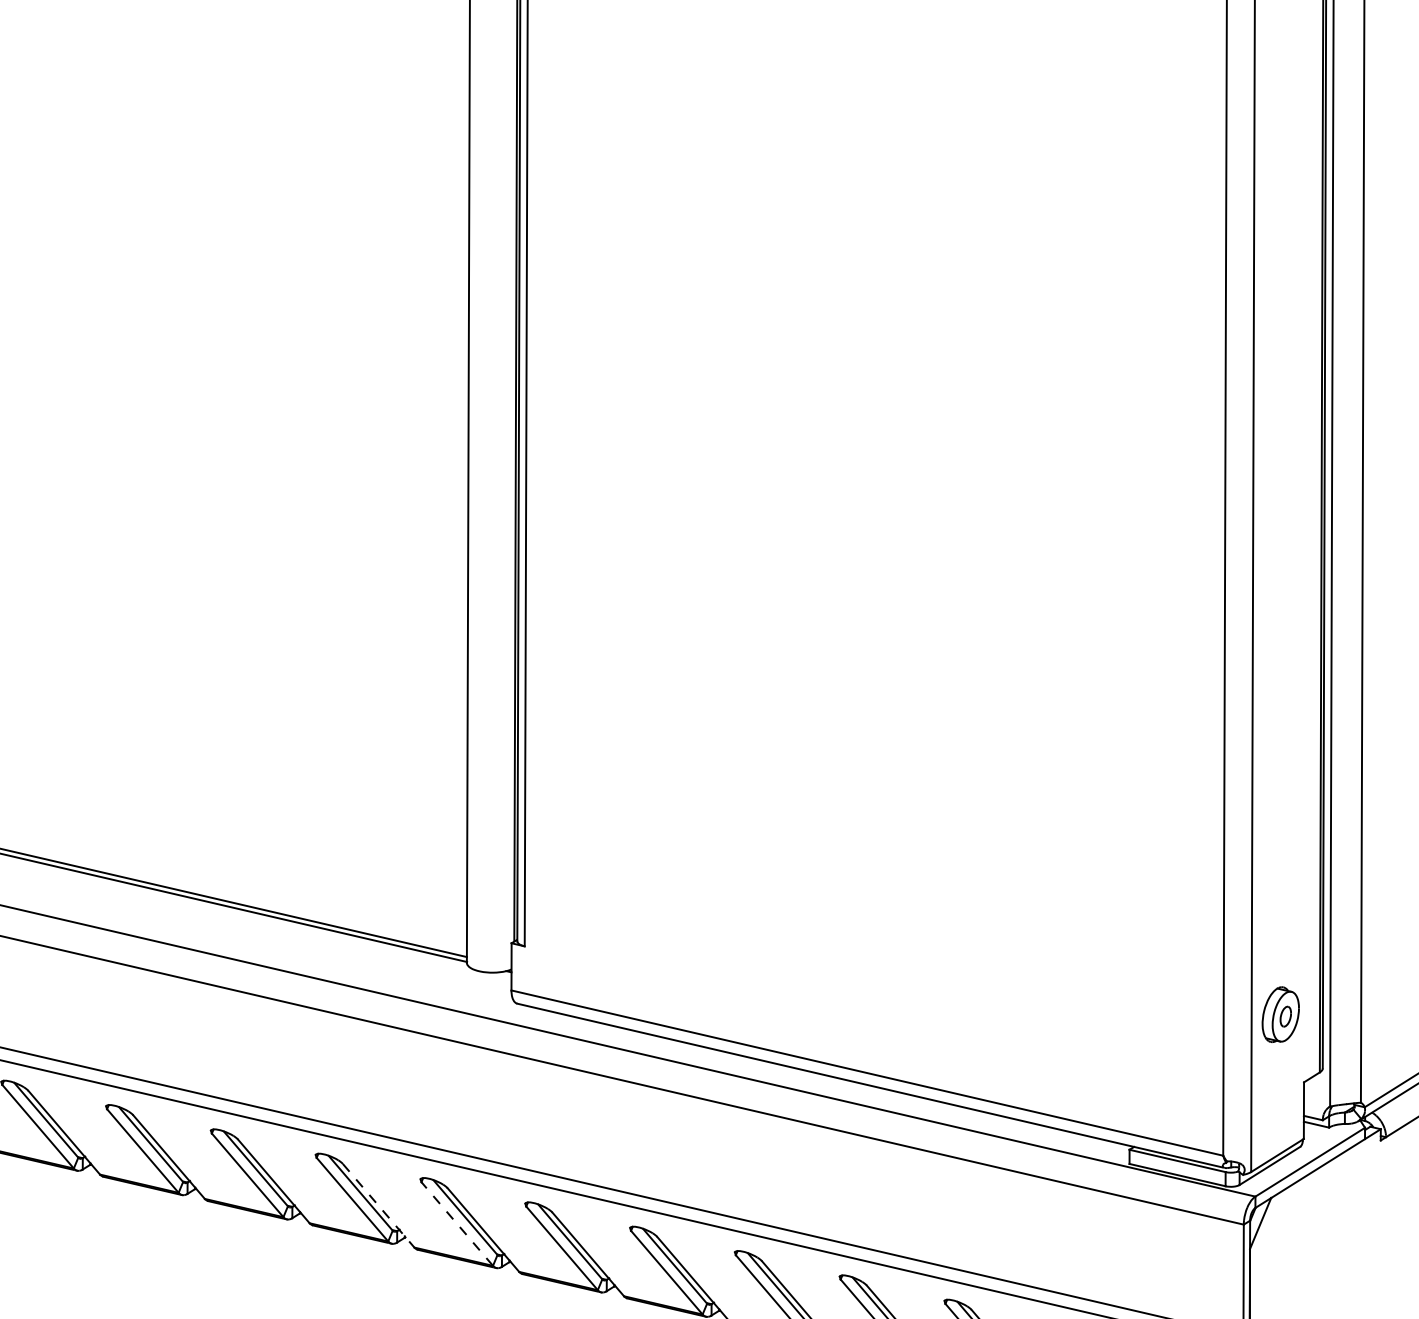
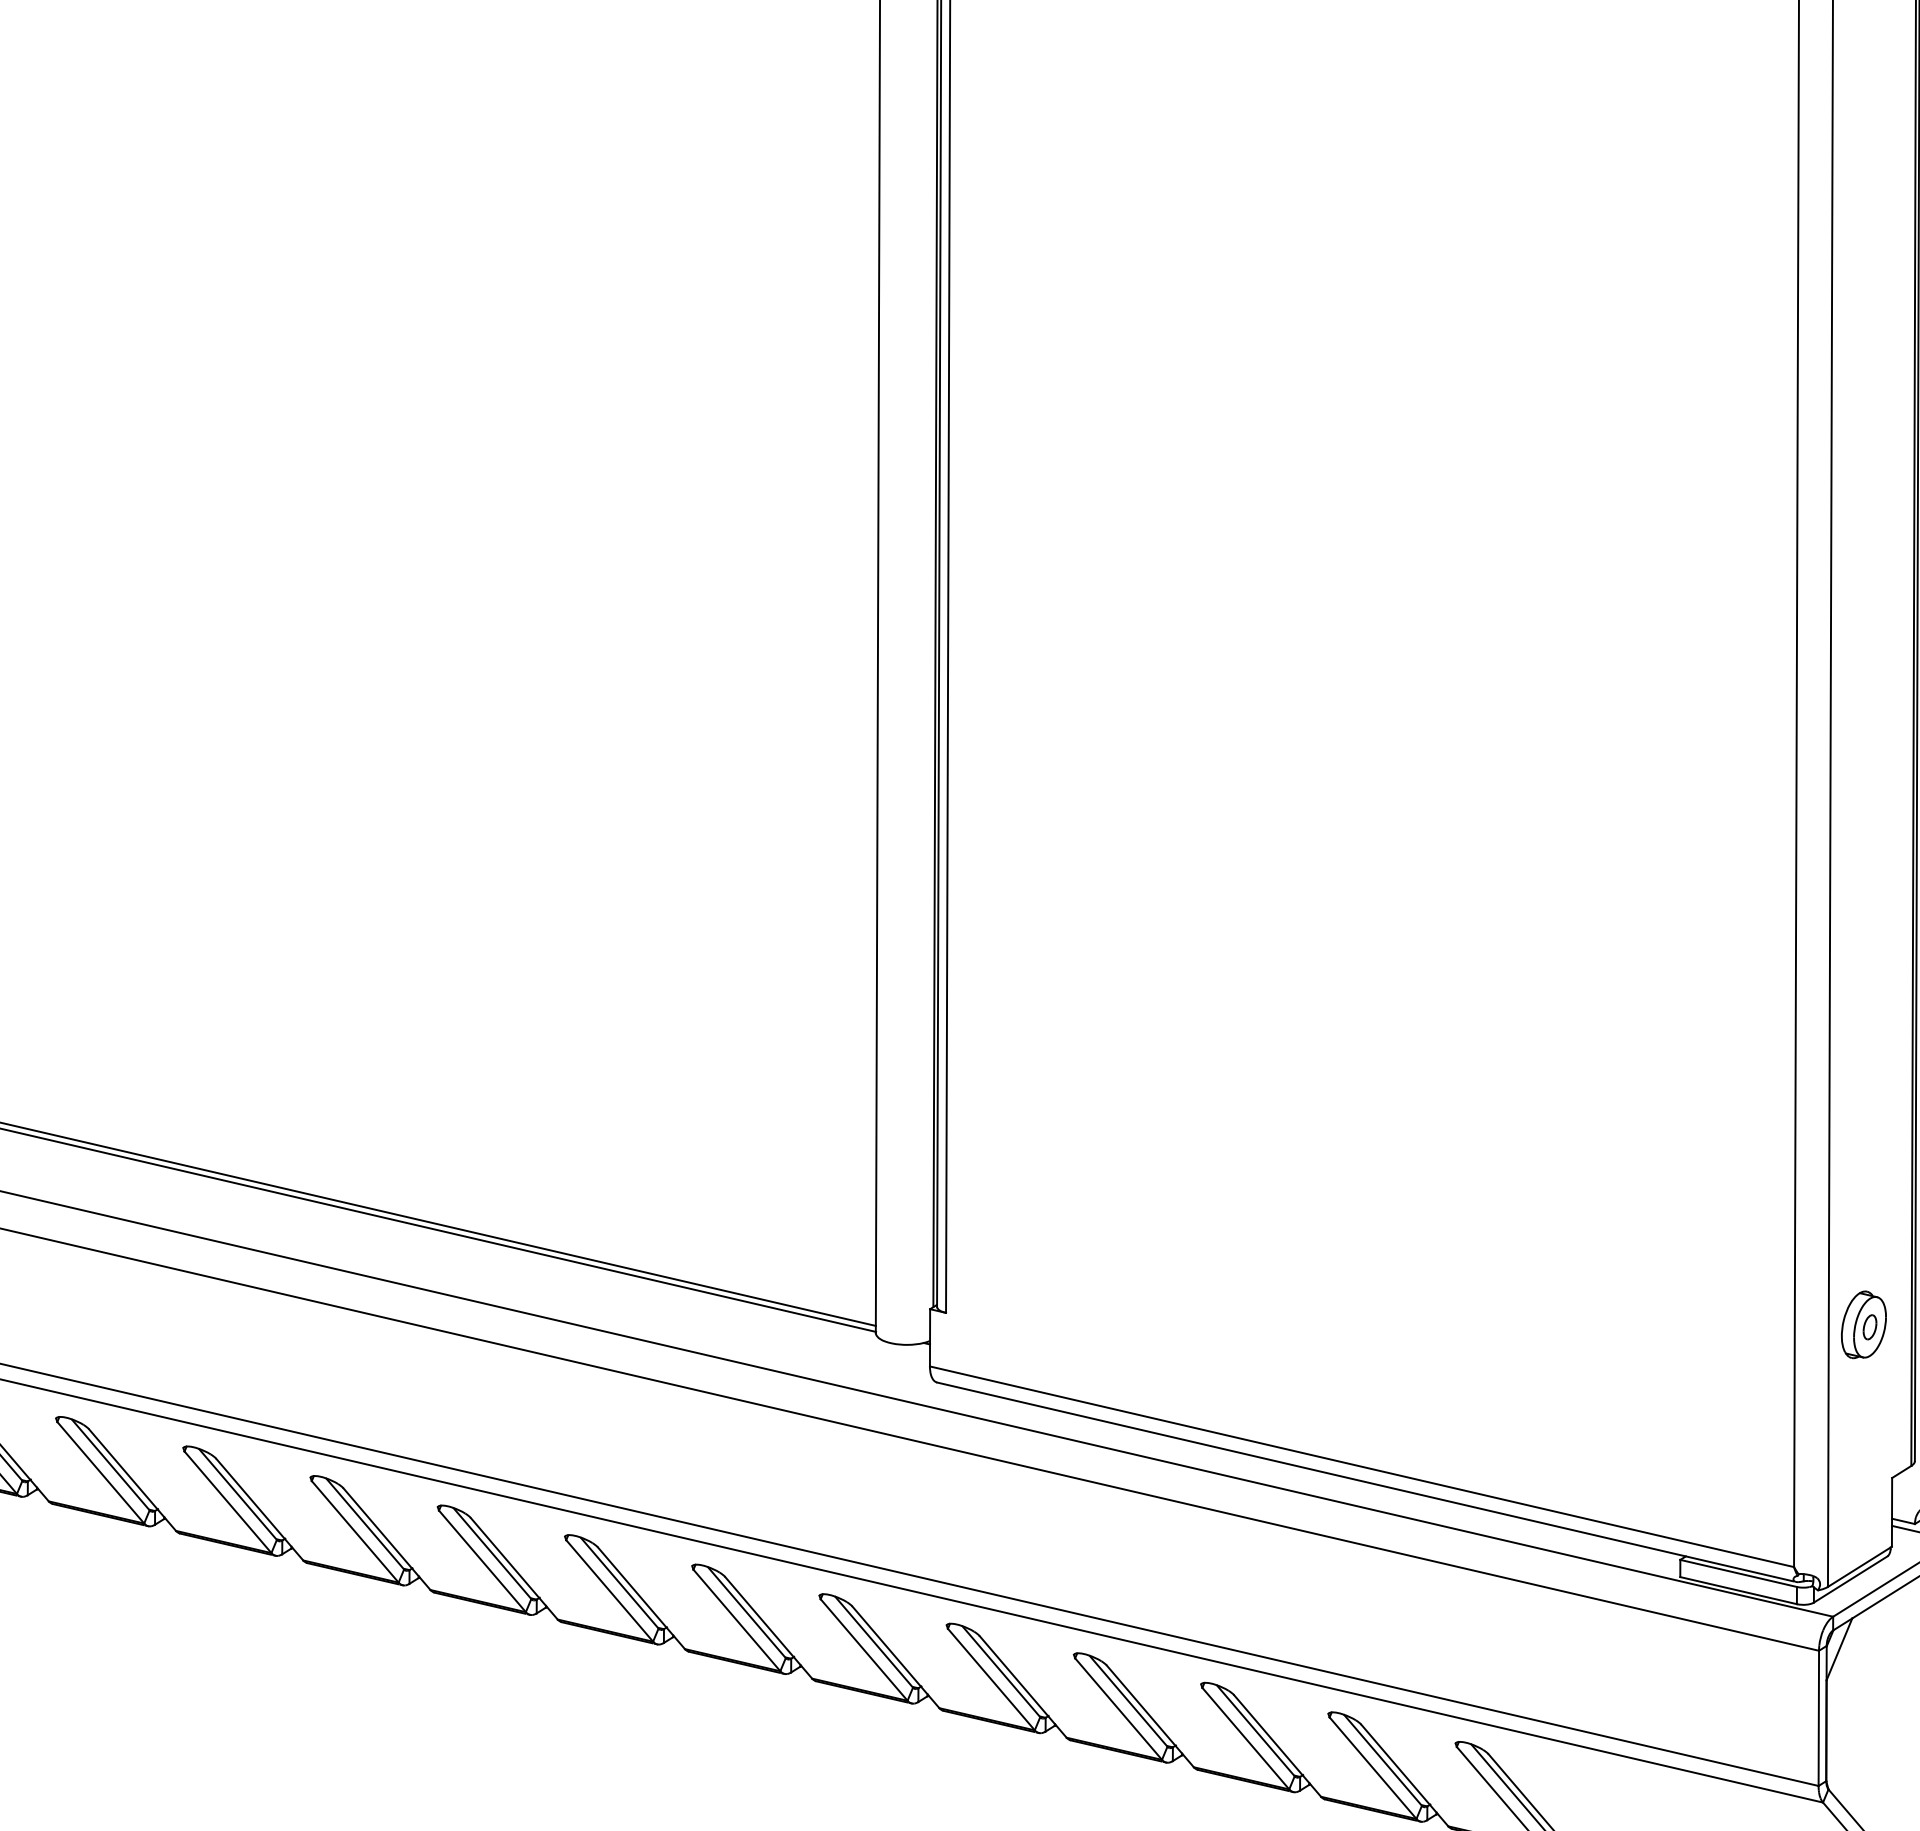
part: (1280, 1014) -> (1863, 1324), moved
line: (378, 1205) -> (768, 1627), dashed -> solid
line: (457, 1224) -> (864, 1650), dashed -> solid

